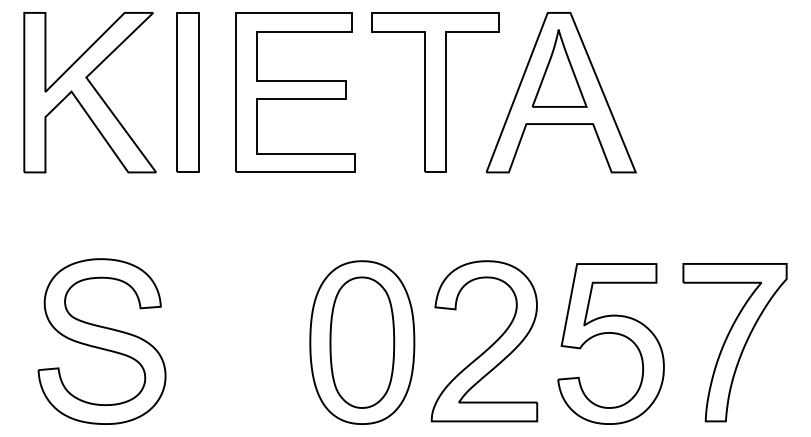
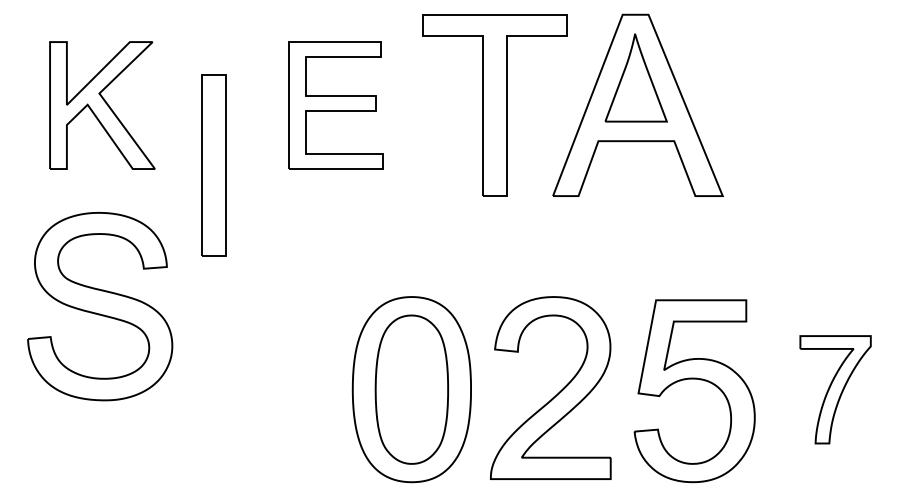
part: (89, 92) -> (101, 105), size x0.7
part: (187, 92) -> (213, 165), moved
part: (295, 92) -> (335, 105), size x0.7
part: (101, 341) -> (99, 306), moved
part: (734, 342) -> (835, 389), size x0.6

